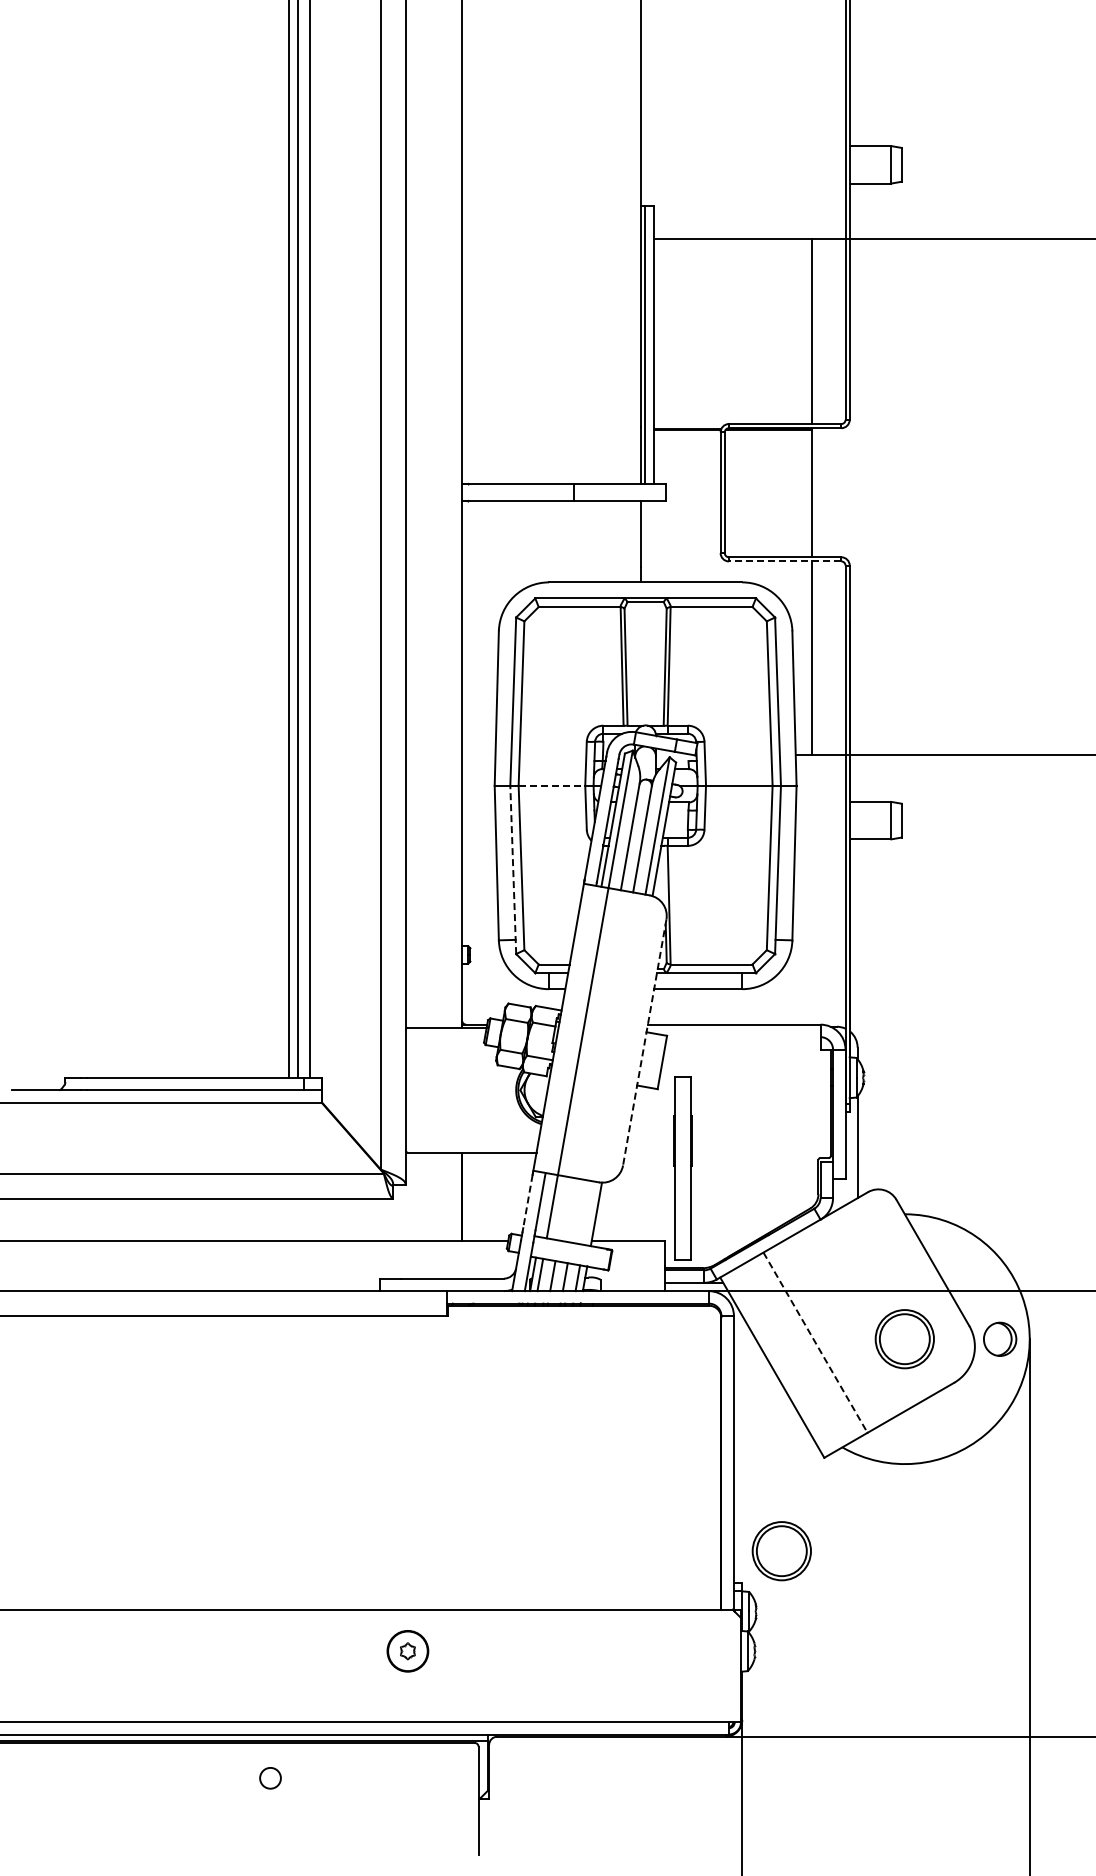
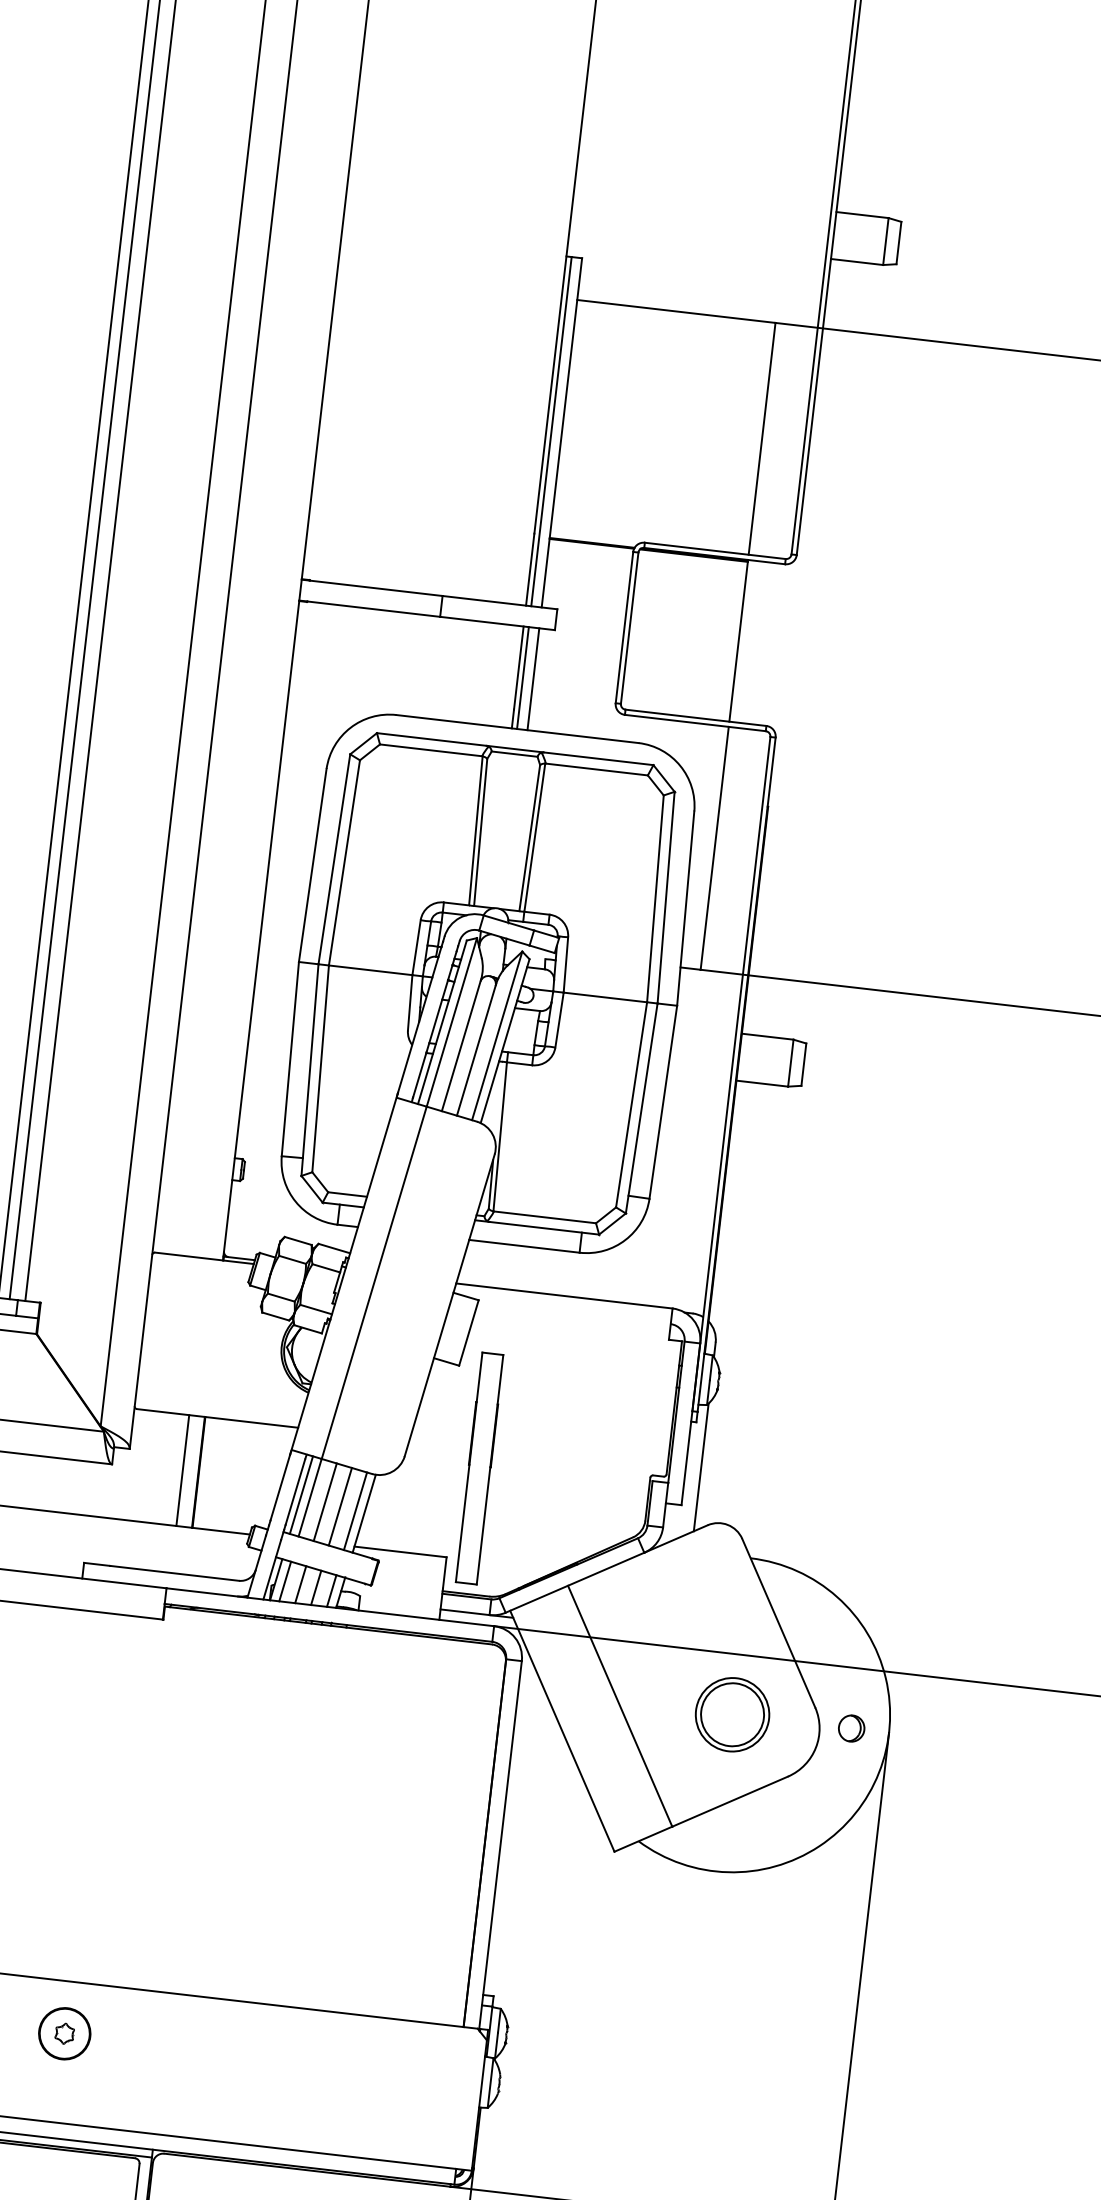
line: (645, 541) -> (523, 677), added
line: (653, 541) -> (533, 678), added
line: (784, 561) -> (694, 723), dashed -> solid
line: (552, 785) -> (371, 970), dashed -> solid
line: (513, 869) -> (310, 1069), dashed -> solid
line: (644, 1042) -> (449, 1305), dashed -> solid
line: (449, 1196) -> (182, 1470), added
line: (527, 1202) -> (279, 1488), dashed -> solid
line: (544, 1205) -> (300, 1495), added
line: (564, 1208) -> (325, 1501), added
line: (576, 1210) -> (339, 1505), added
line: (588, 1212) -> (354, 1510), added
part: (999, 1338) -> (851, 1727), size x0.62
line: (815, 1343) -> (620, 1707), dashed -> solid
part: (781, 1551) -> (547, 1962), removed

